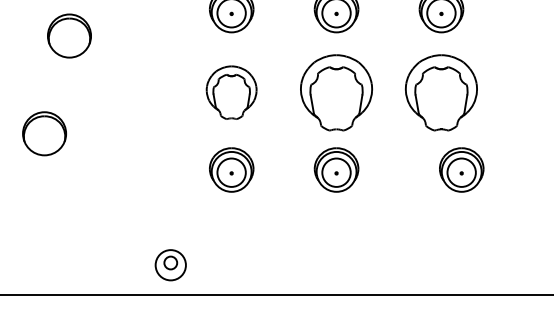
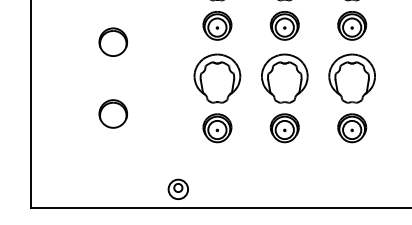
part: (231, 92) -> (217, 78), size x1.43
part: (43, 133) -> (112, 113), moved
part: (462, 170) -> (352, 128), moved

